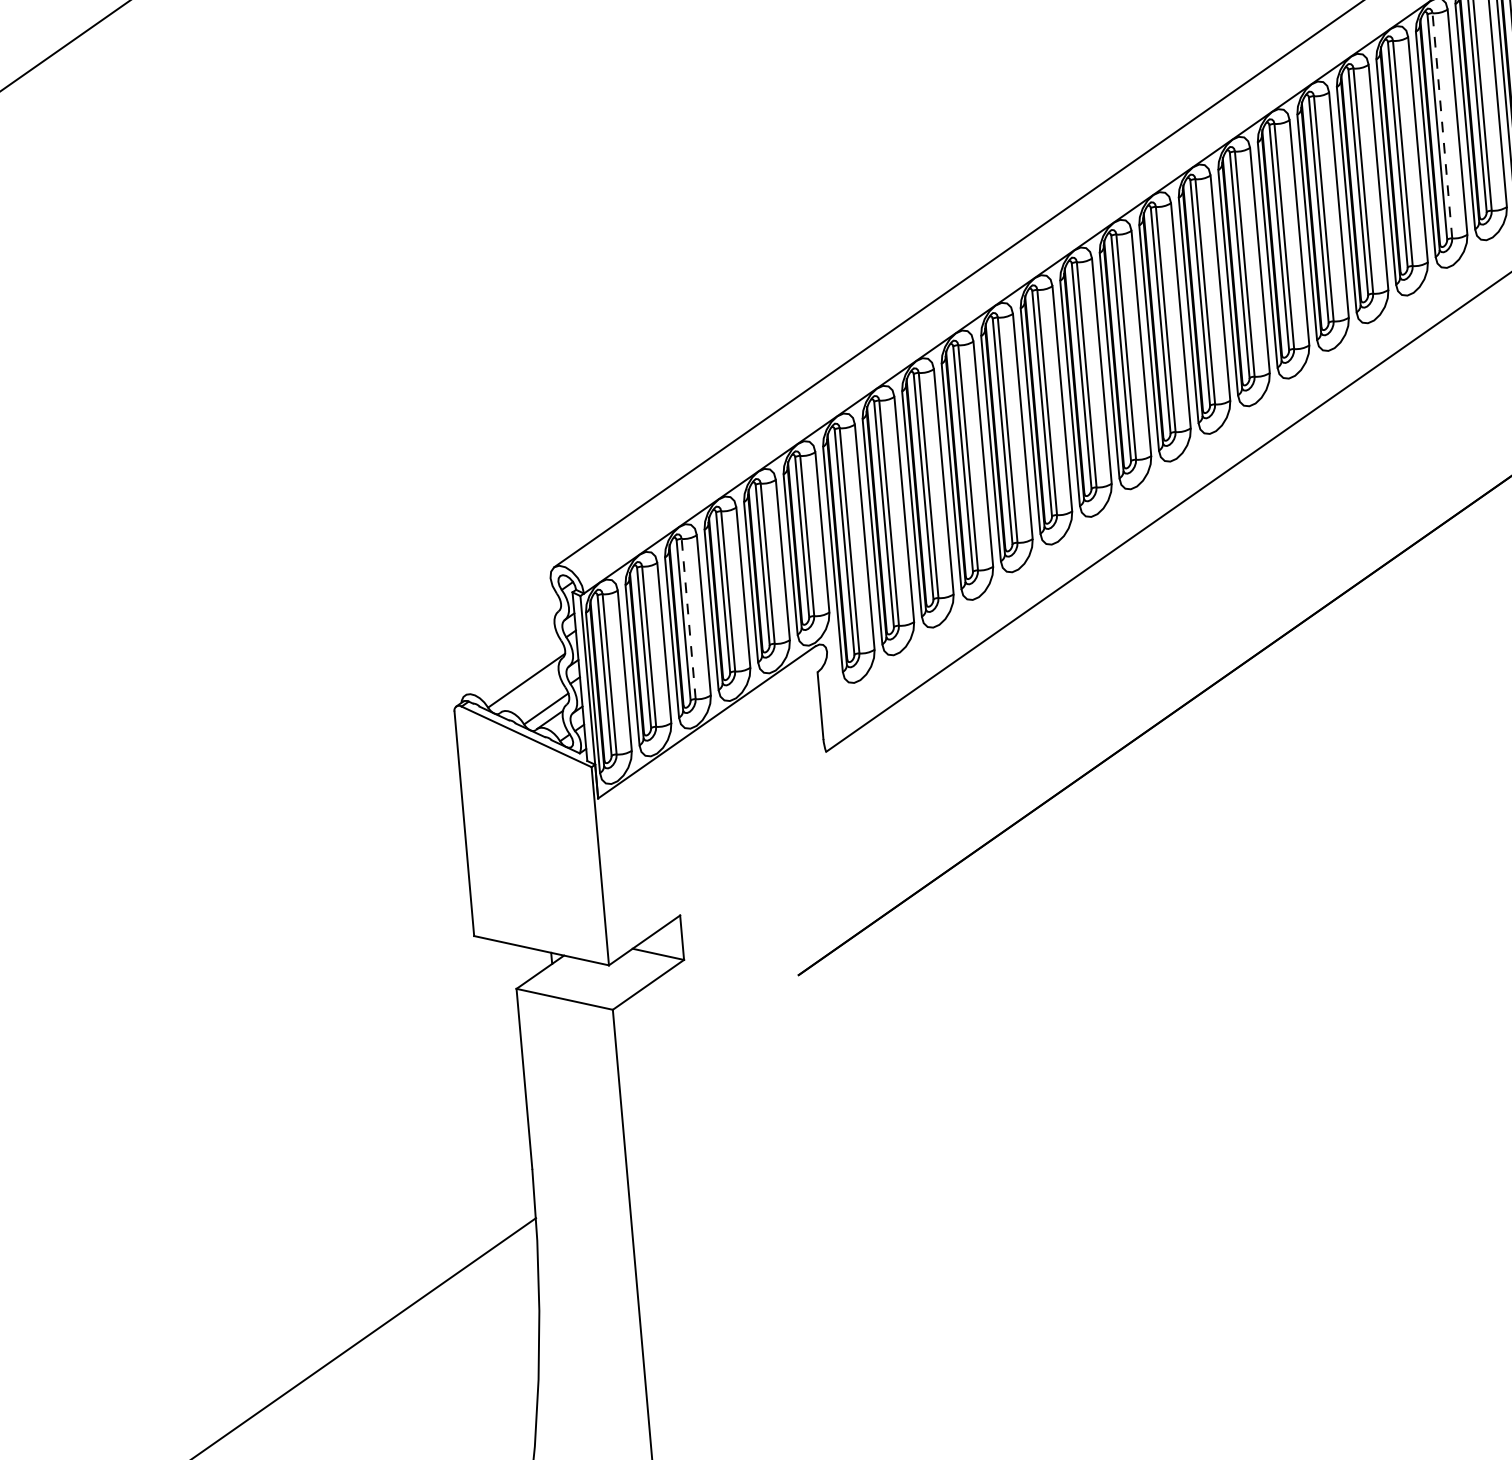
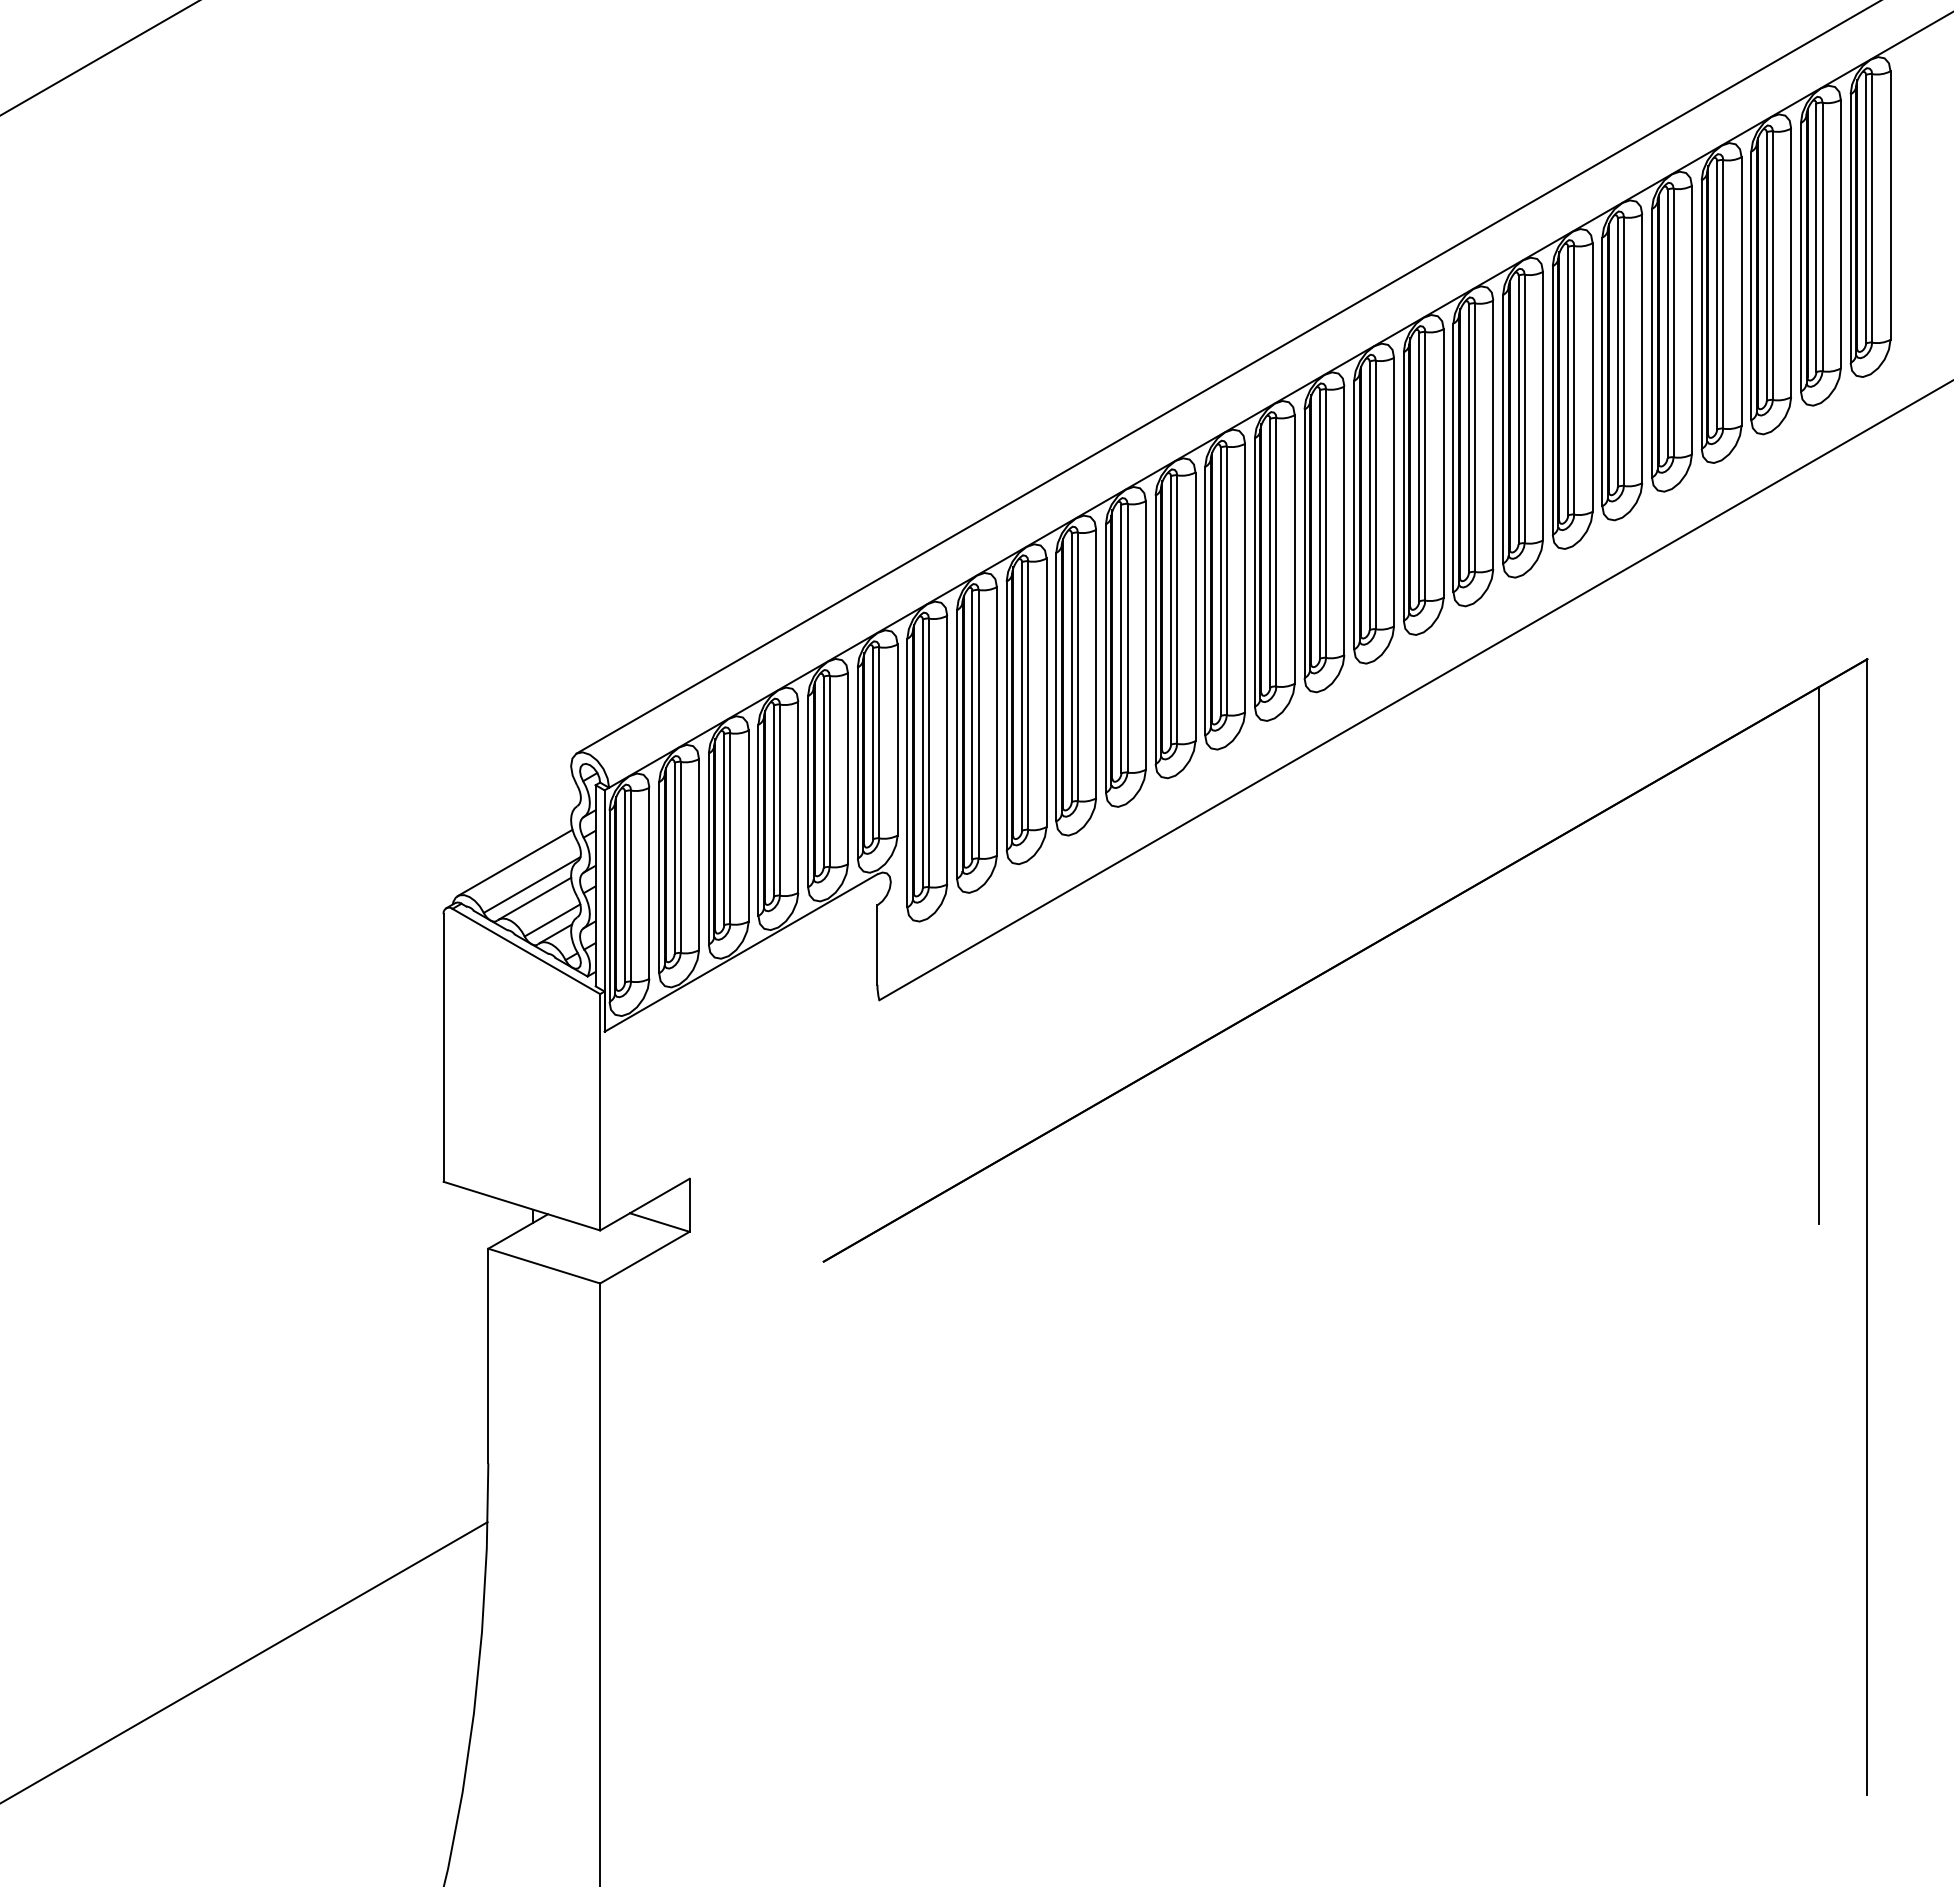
line: (1442, 125) -> (1673, 322), dashed -> solid
line: (688, 618) -> (730, 828), dashed -> solid
line: (510, 663) -> (514, 862), added
line: (529, 691) -> (534, 898), added

